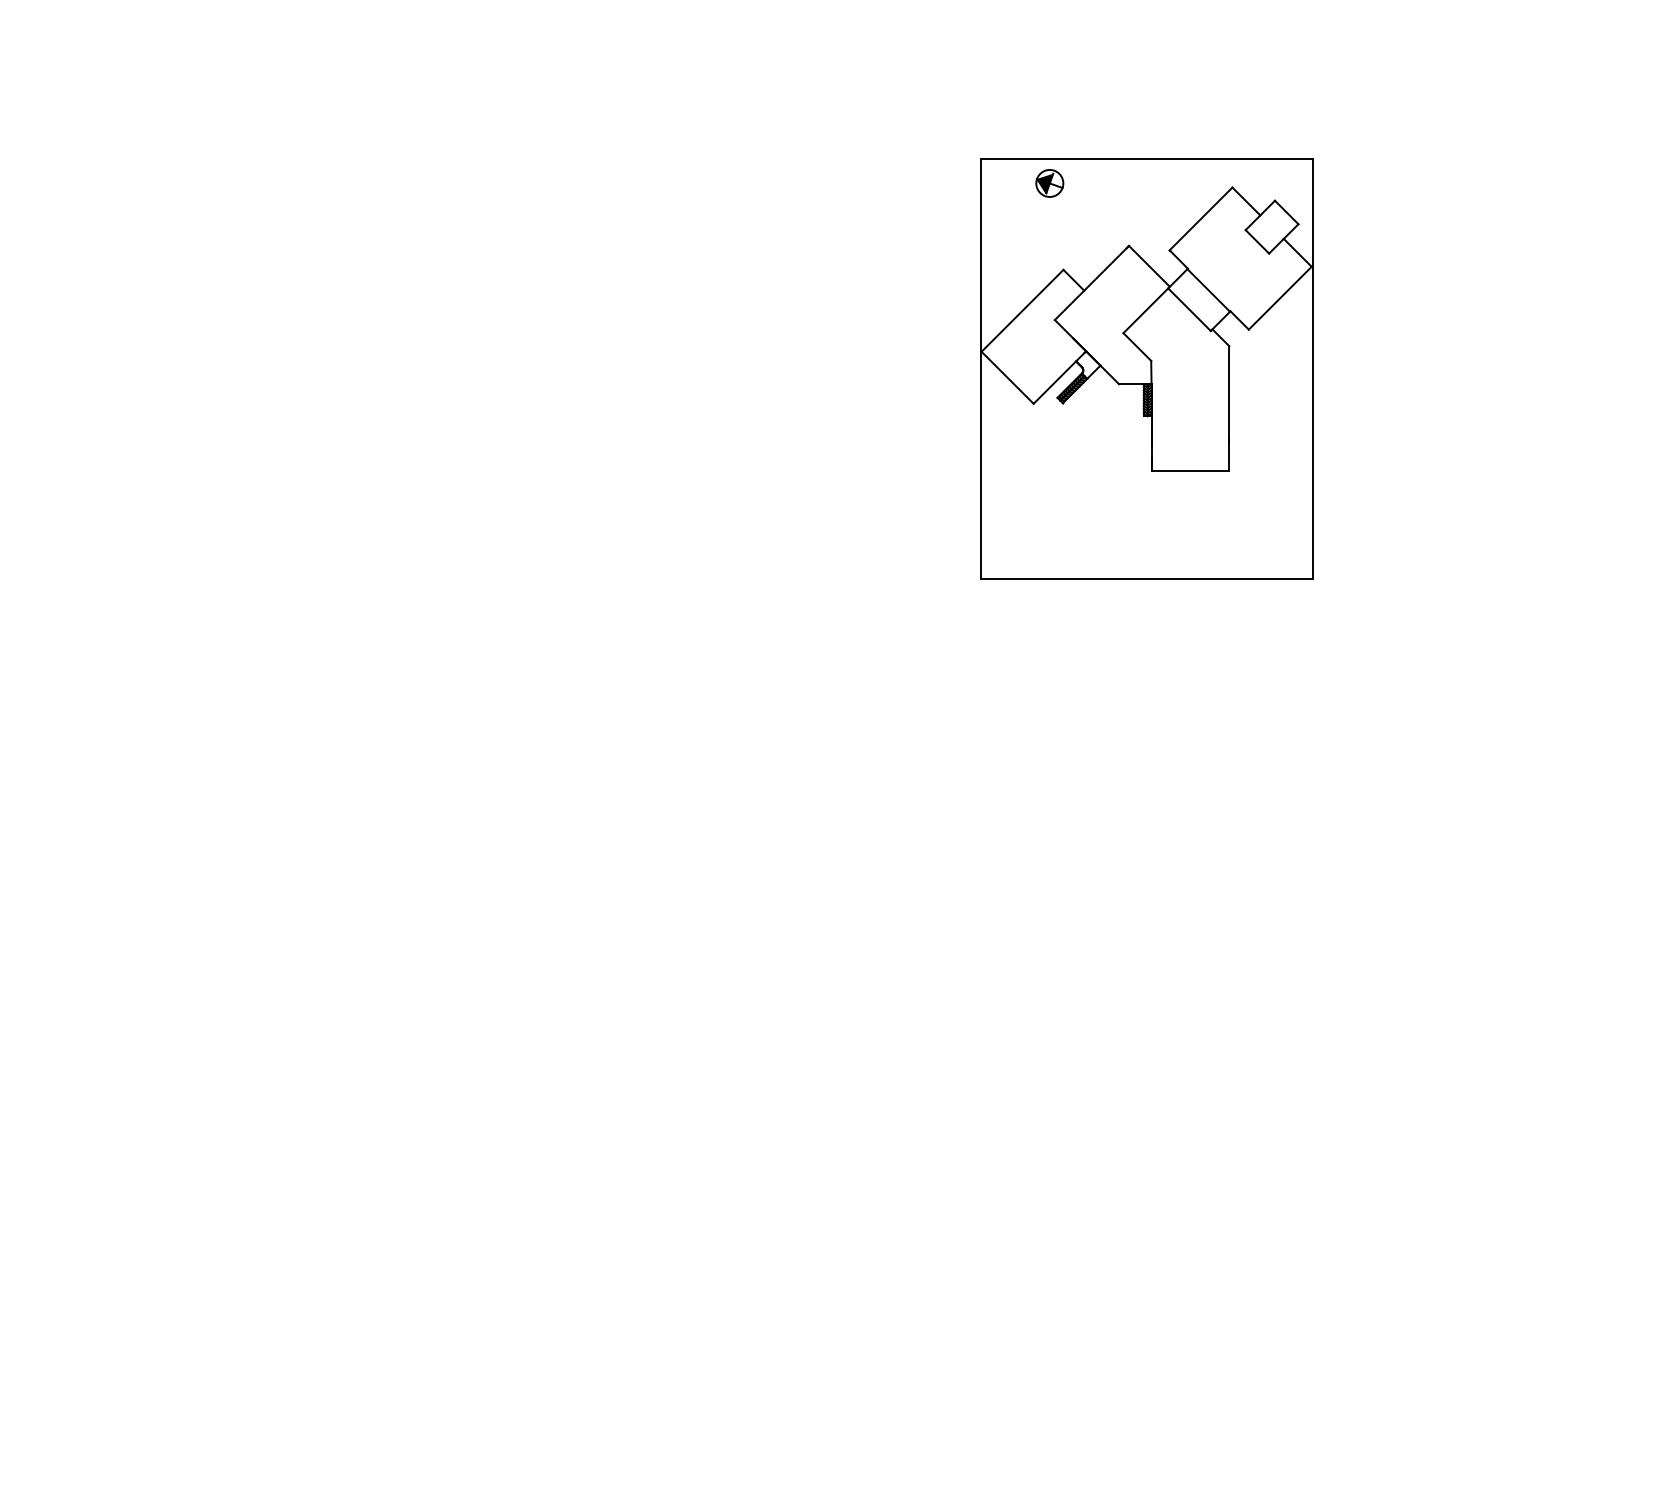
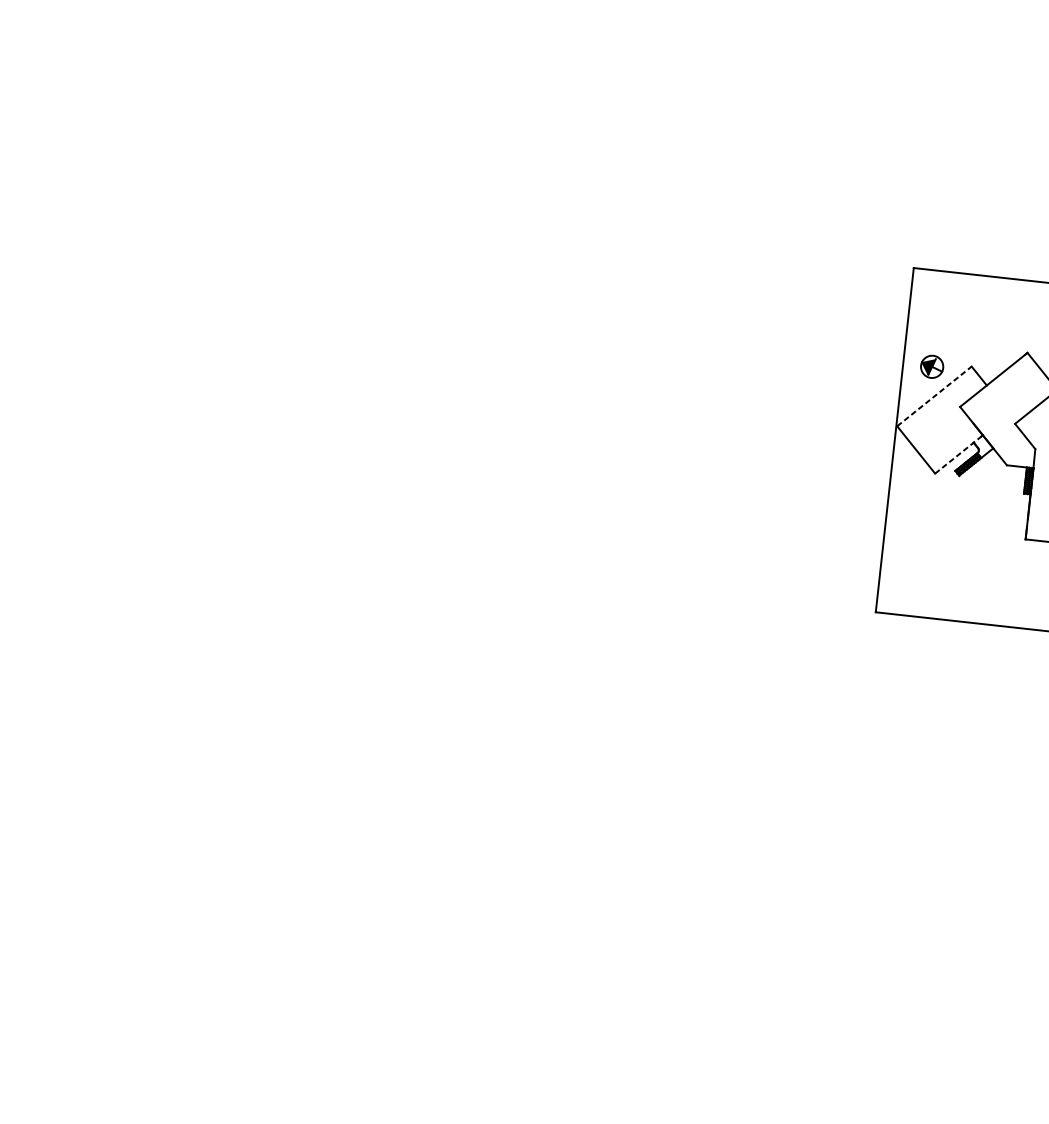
part: (1049, 183) -> (931, 366), moved
line: (1022, 310) -> (934, 396), solid -> dashed
line: (1060, 377) -> (959, 454), solid -> dashed

